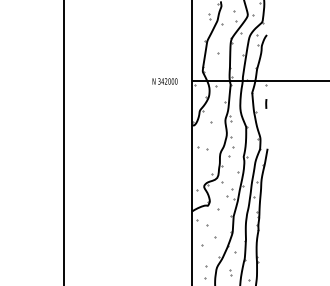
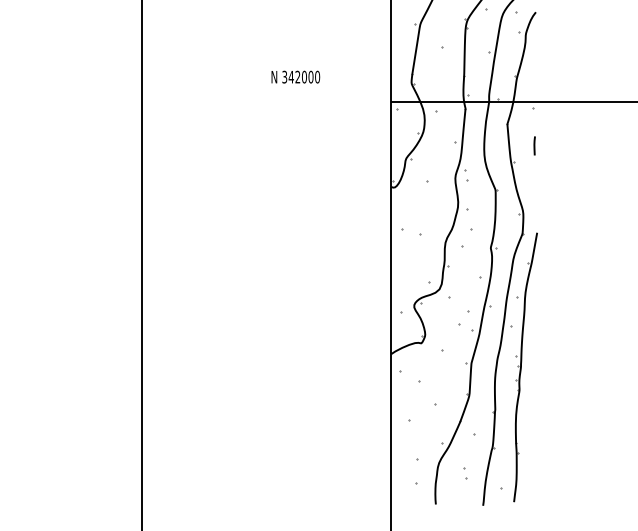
text: (164, 81) -> (294, 77), moved

